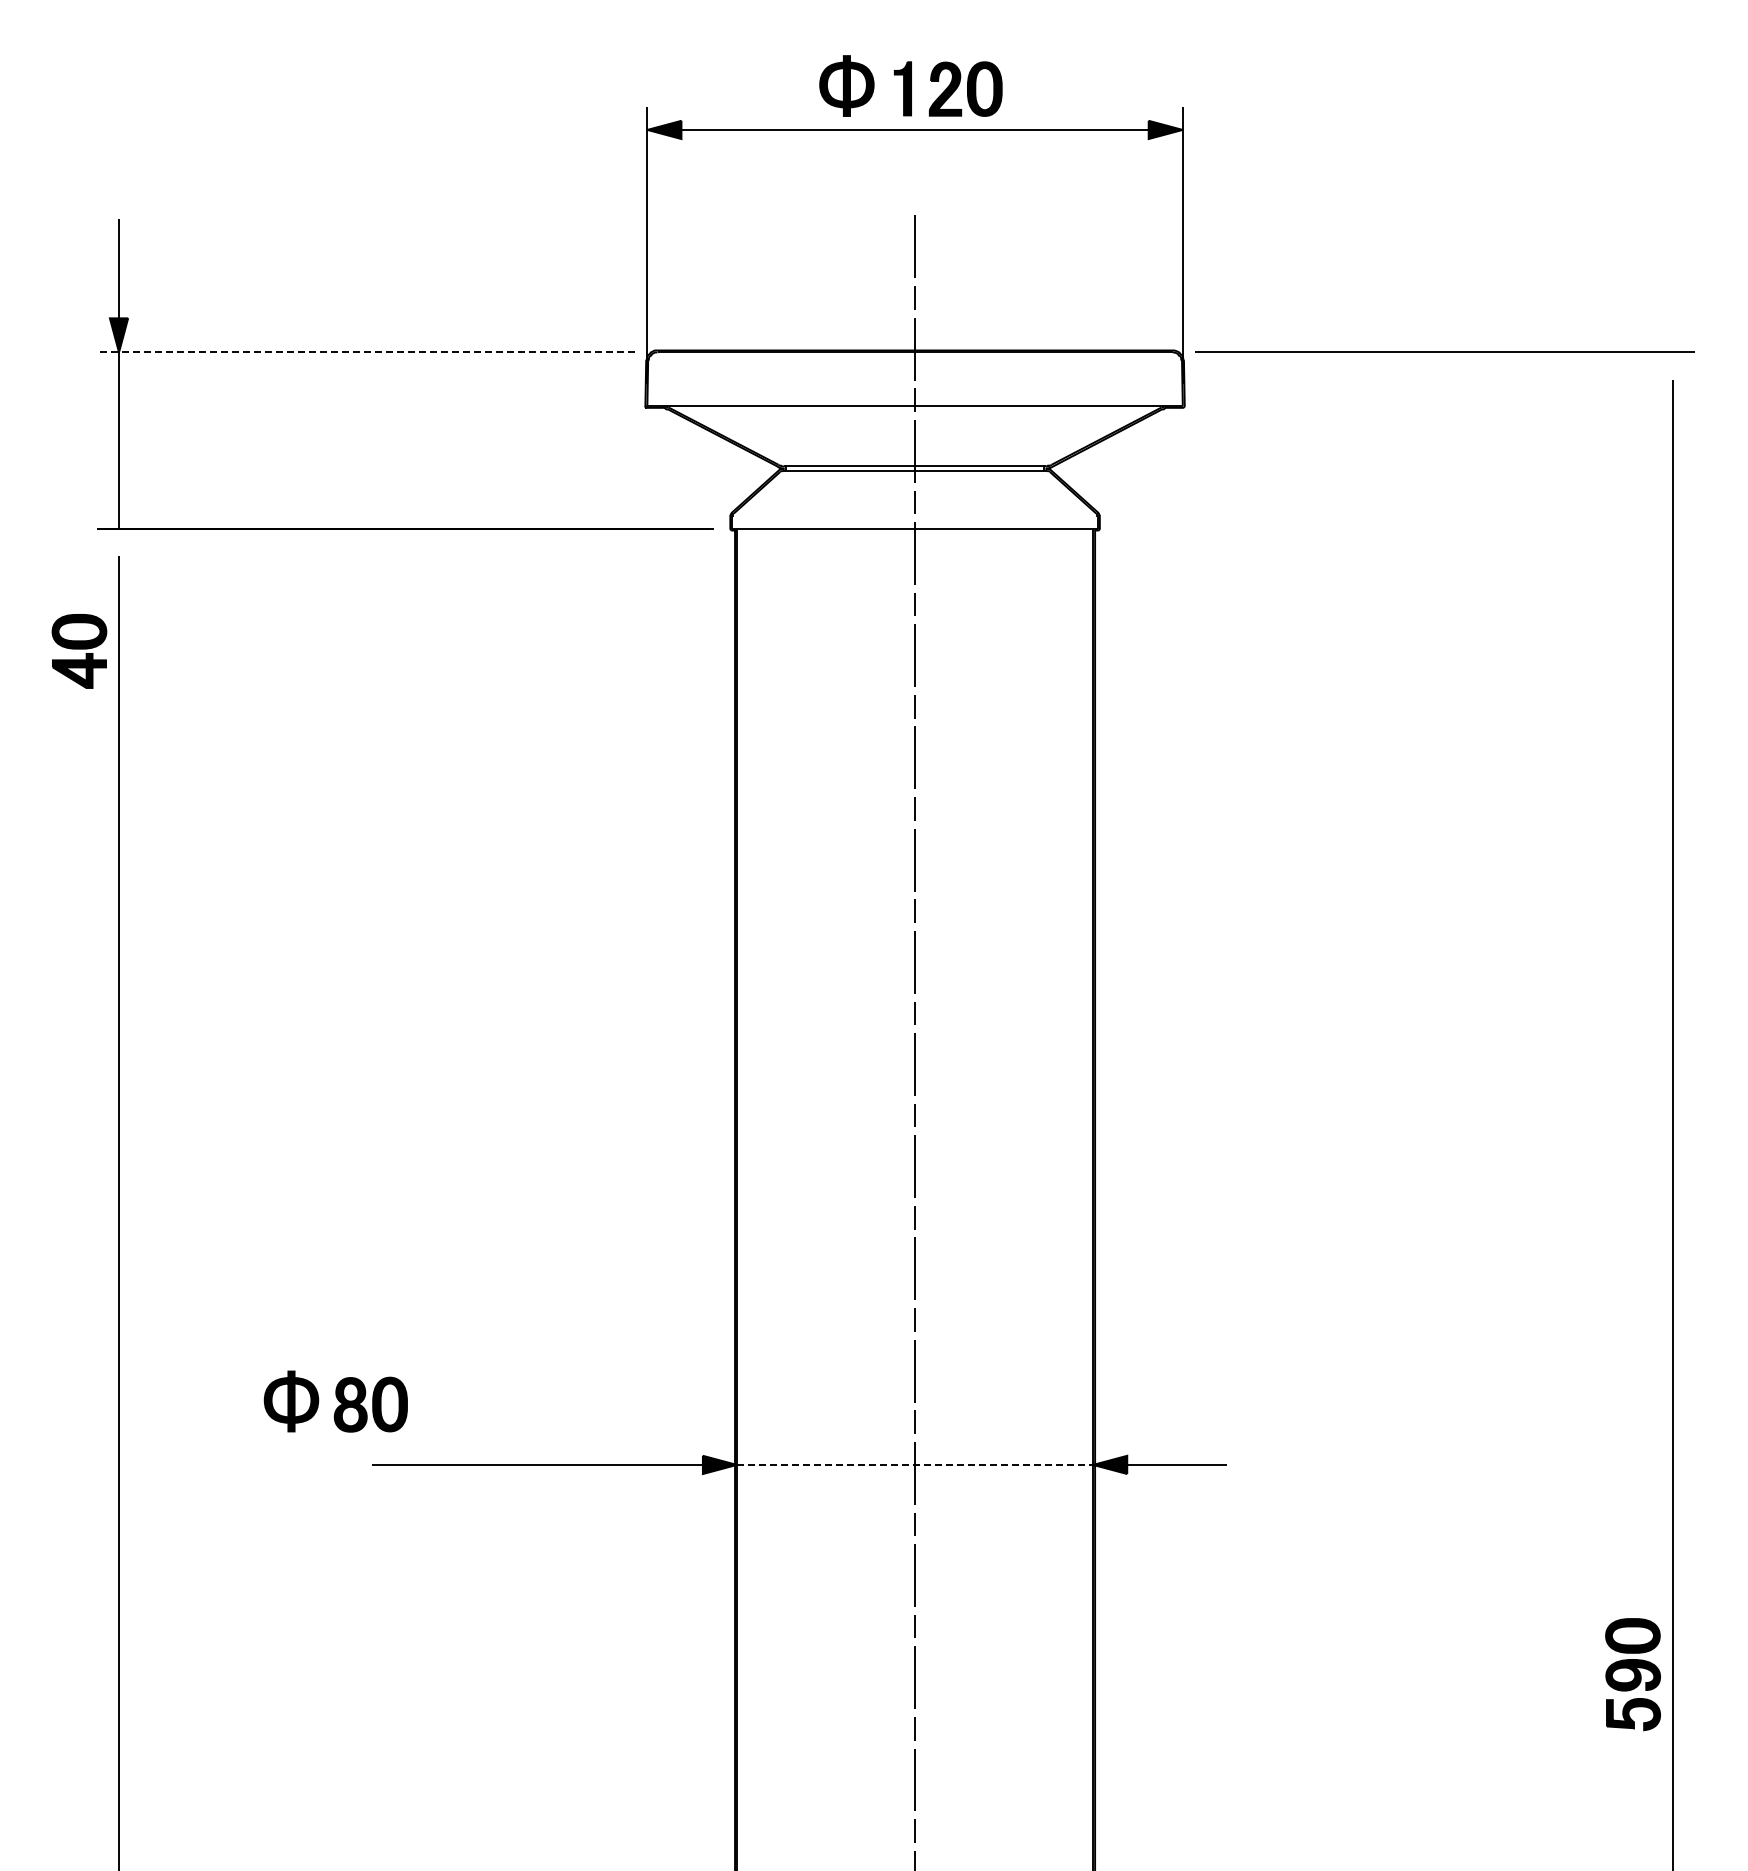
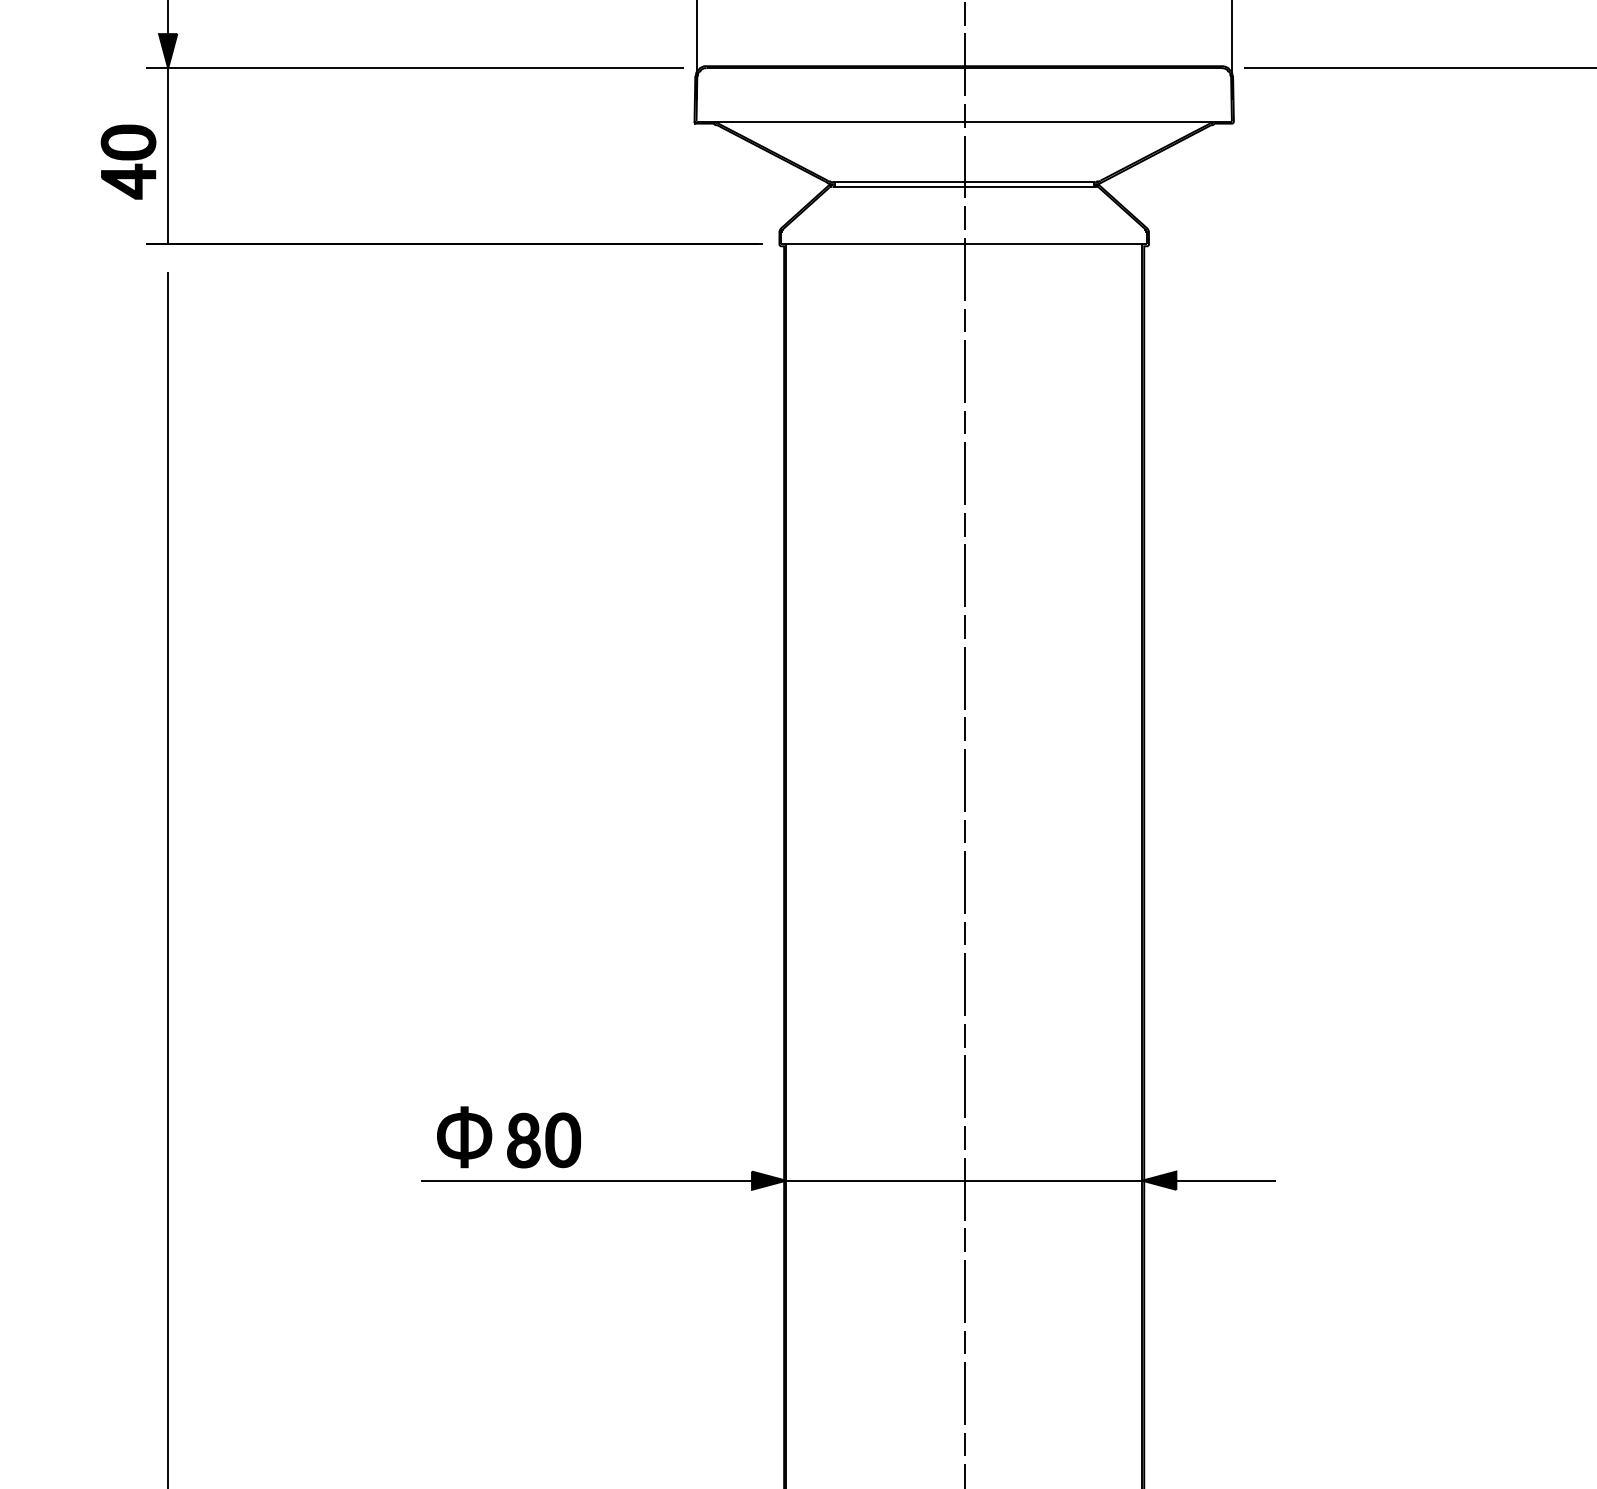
line: (365, 352) -> (414, 68), dashed -> solid
part: (79, 651) -> (128, 162), moved
part: (335, 1401) -> (508, 1137), moved
line: (915, 1464) -> (964, 1180), dashed -> solid

